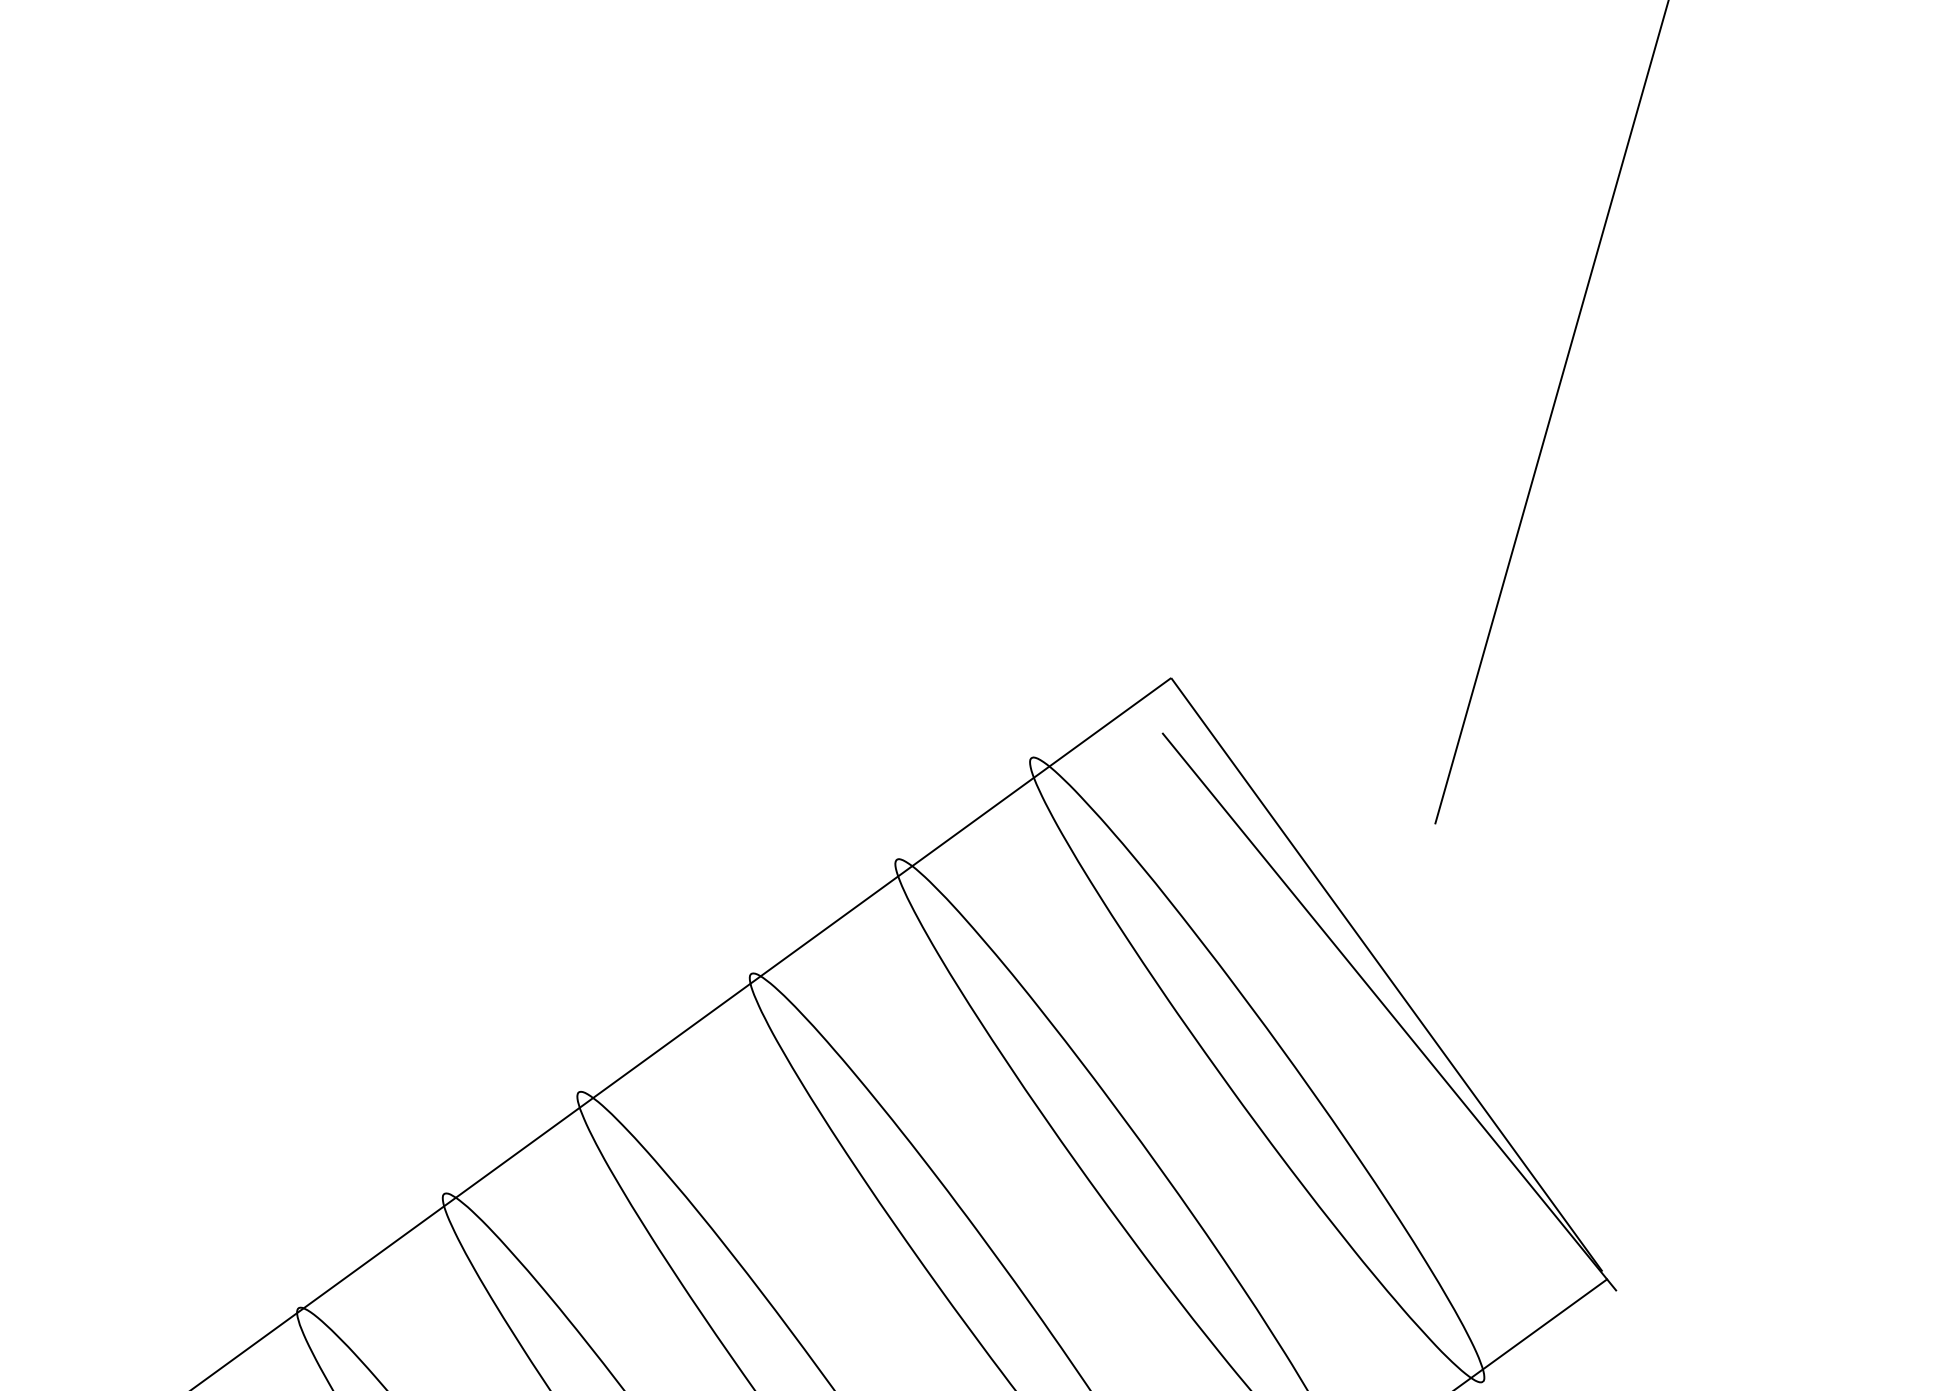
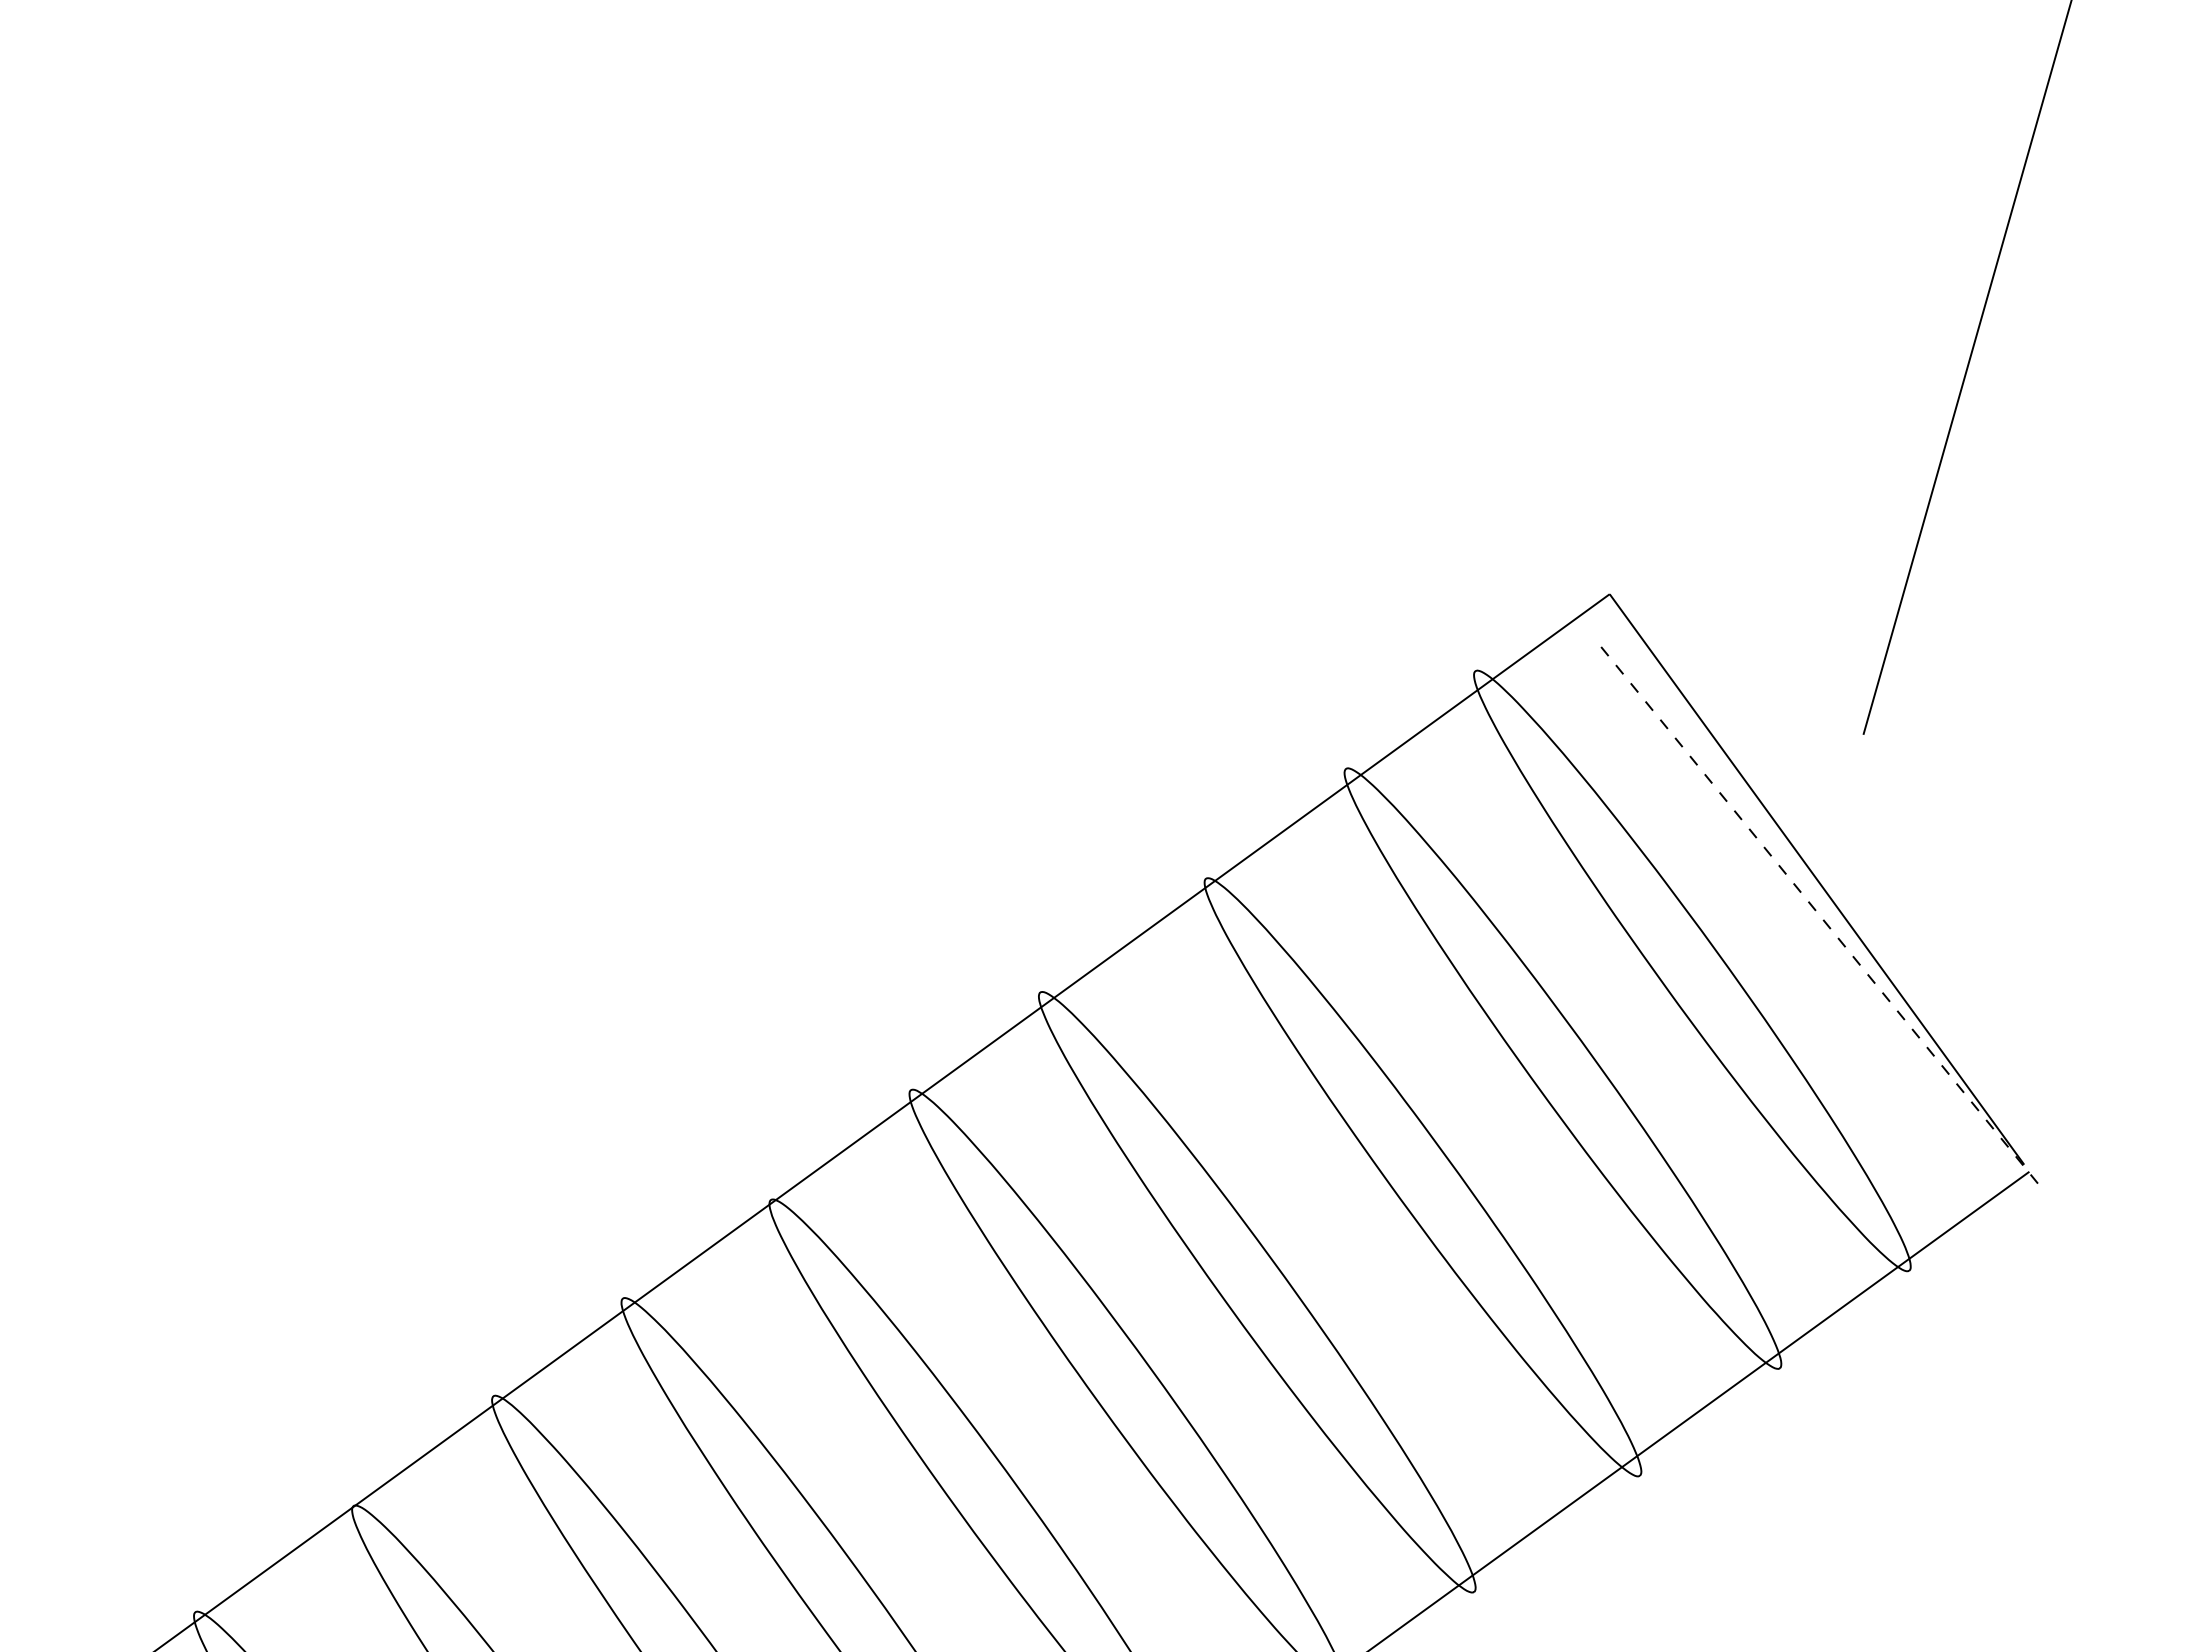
line: (1389, 1012) -> (1819, 915), solid -> dashed

